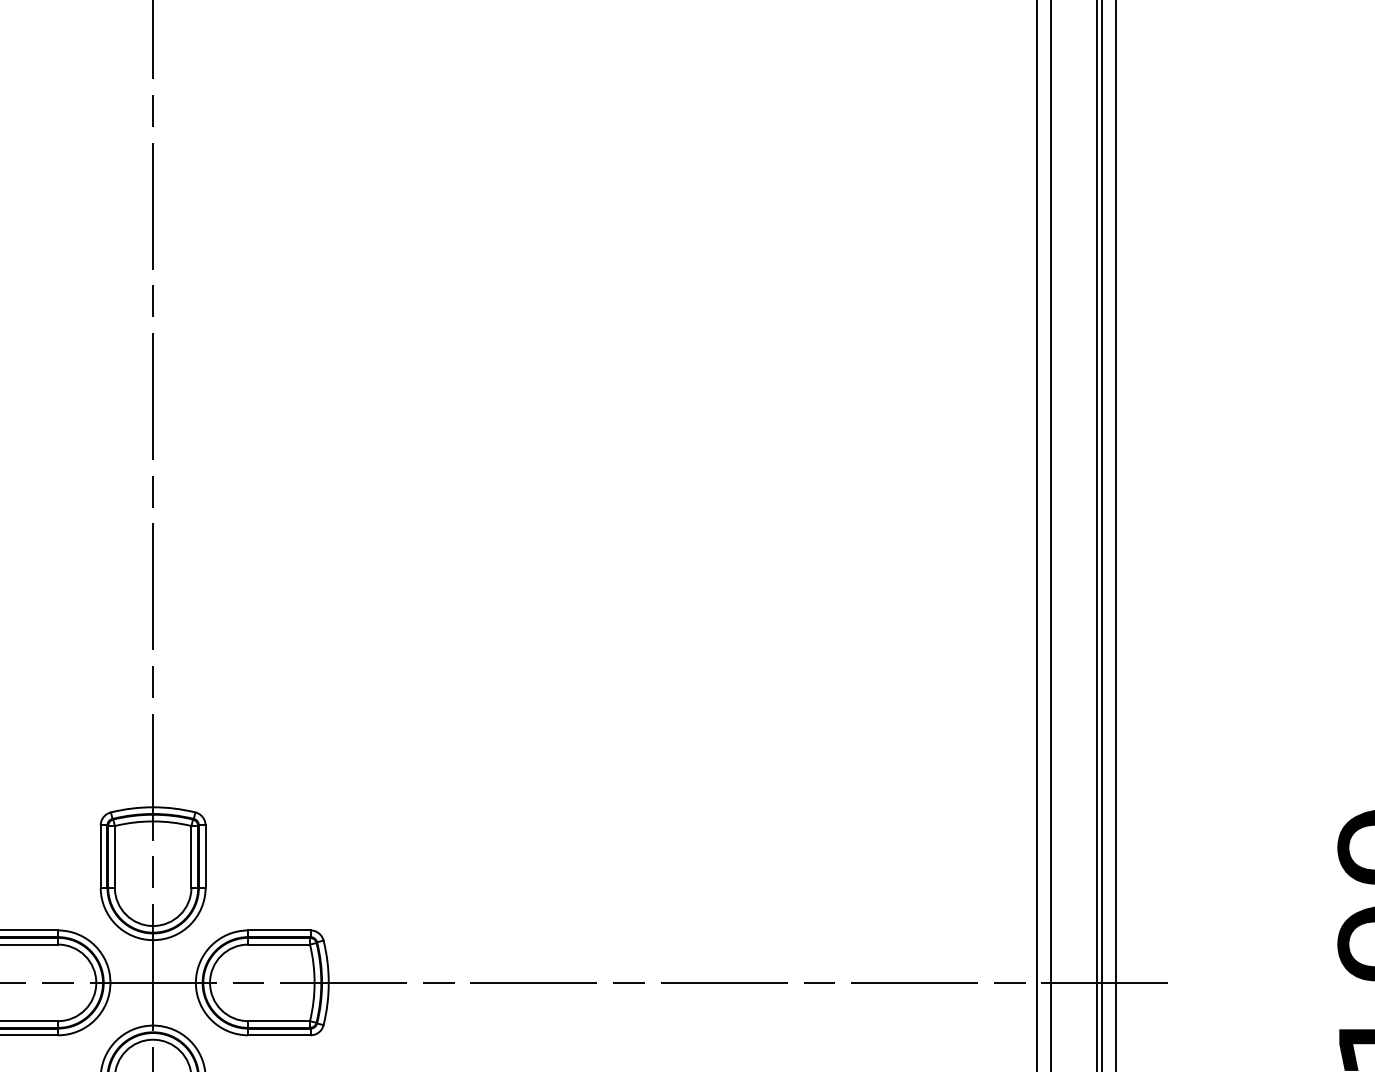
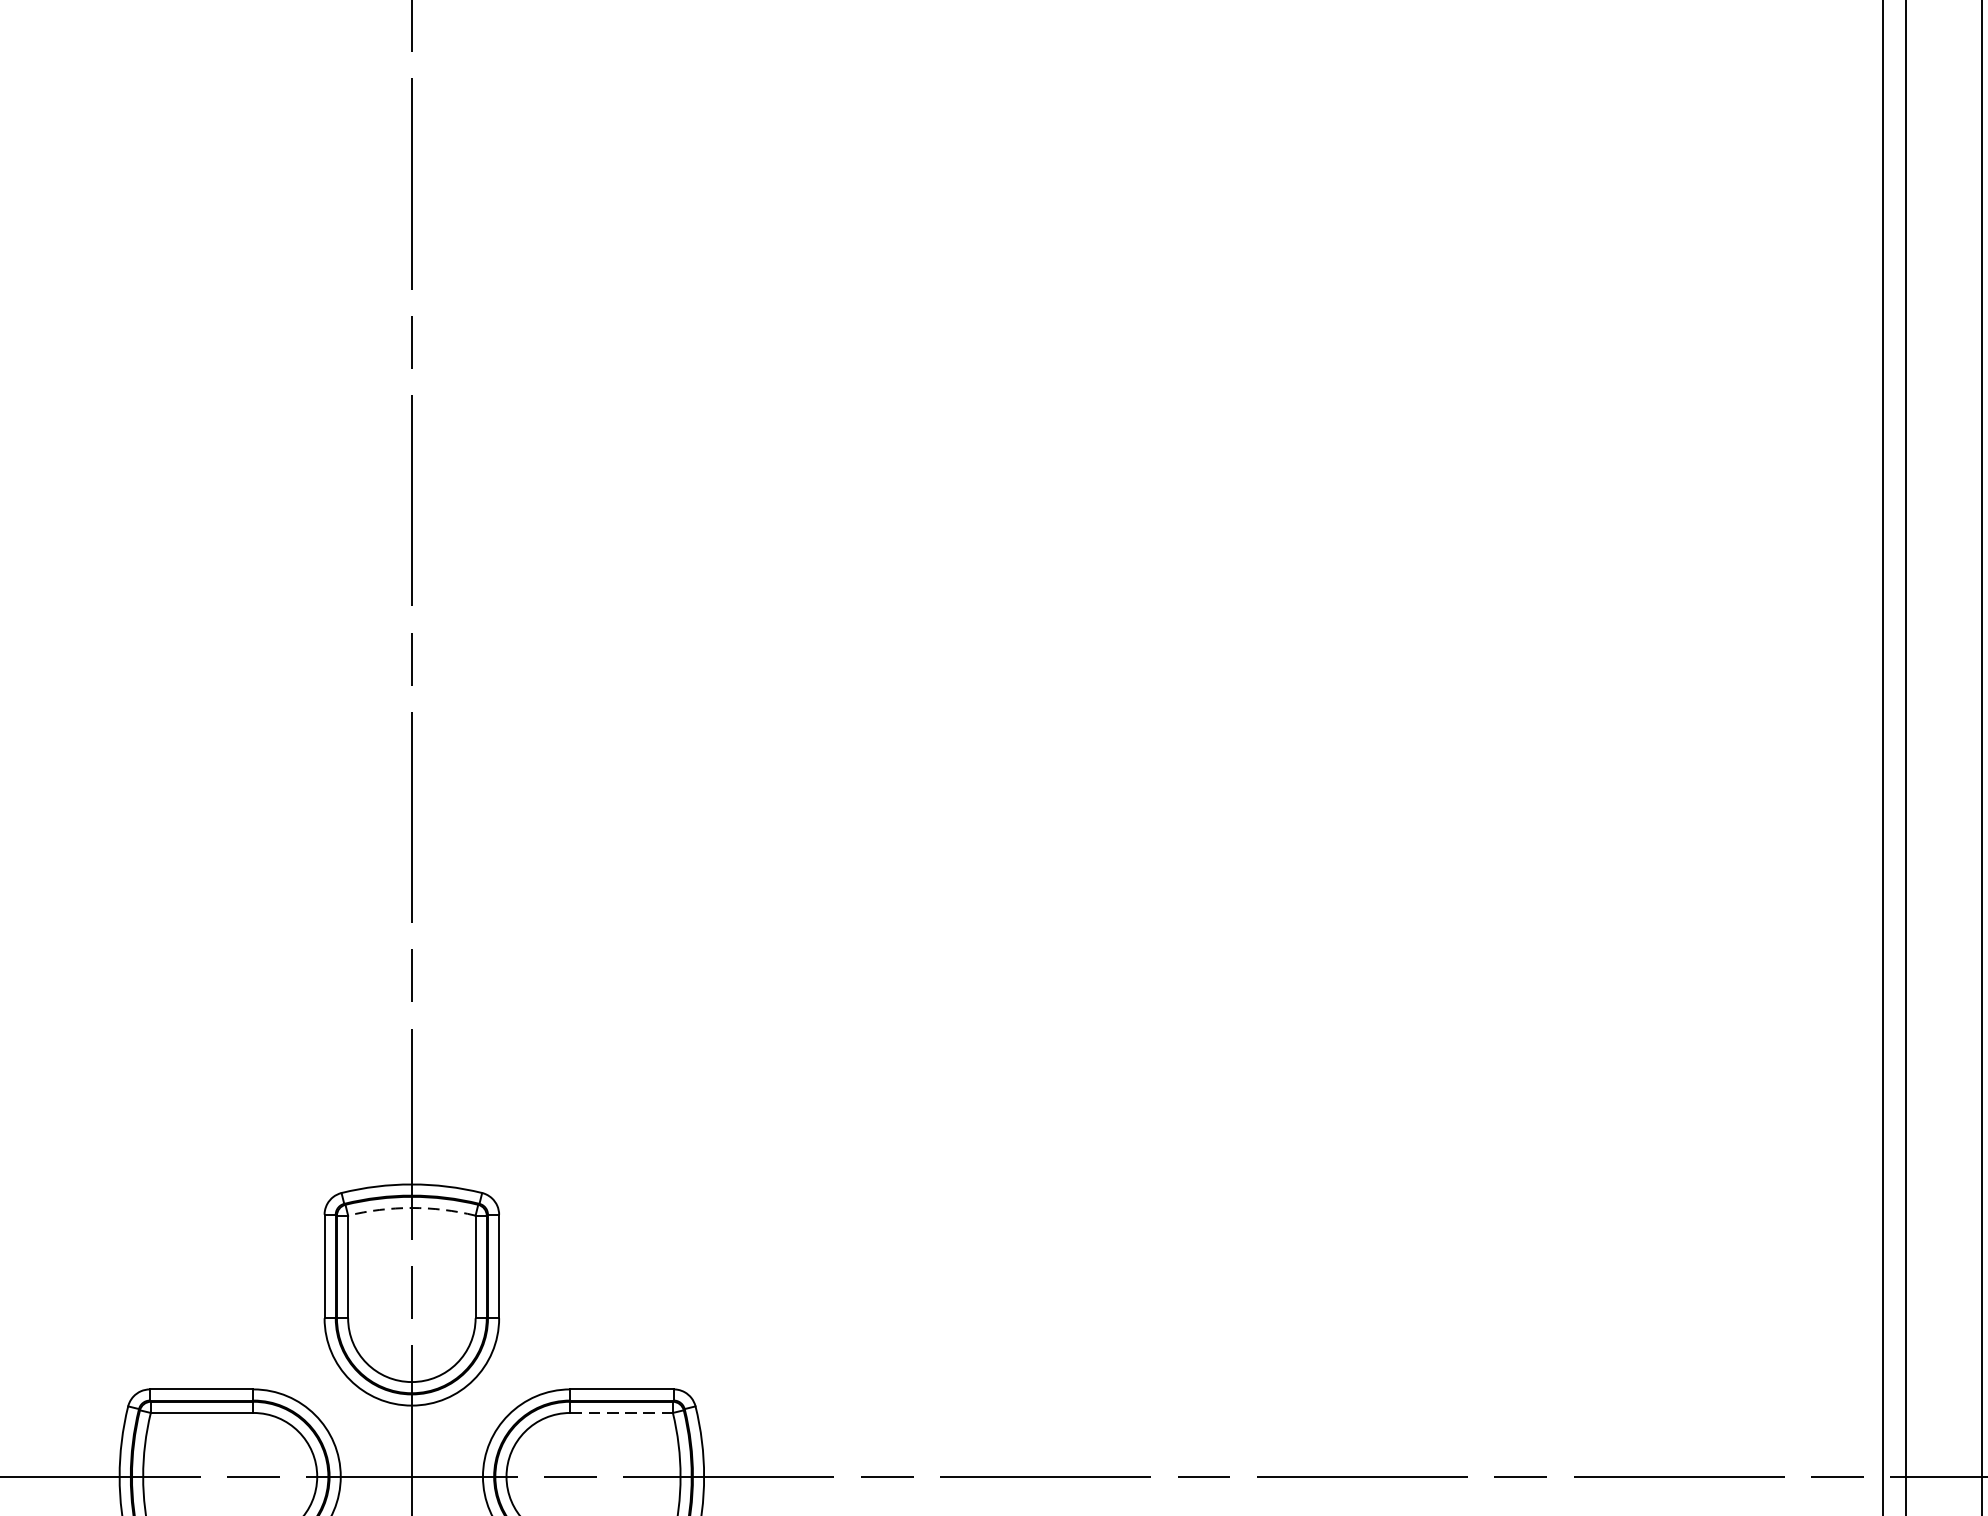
arc: (153, 821) -> (412, 1208), solid -> dashed
line: (279, 944) -> (622, 1412), solid -> dashed

